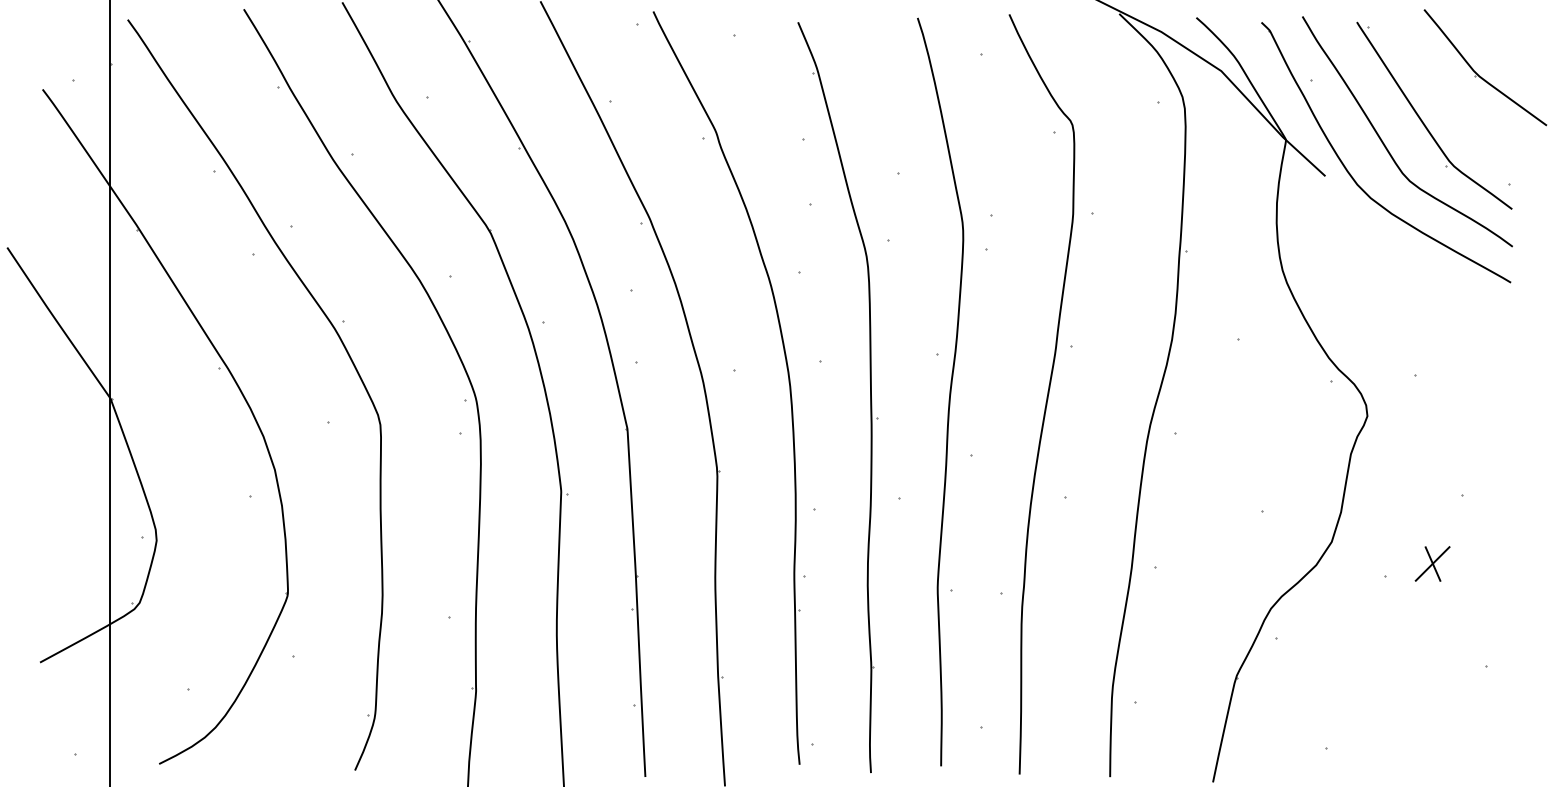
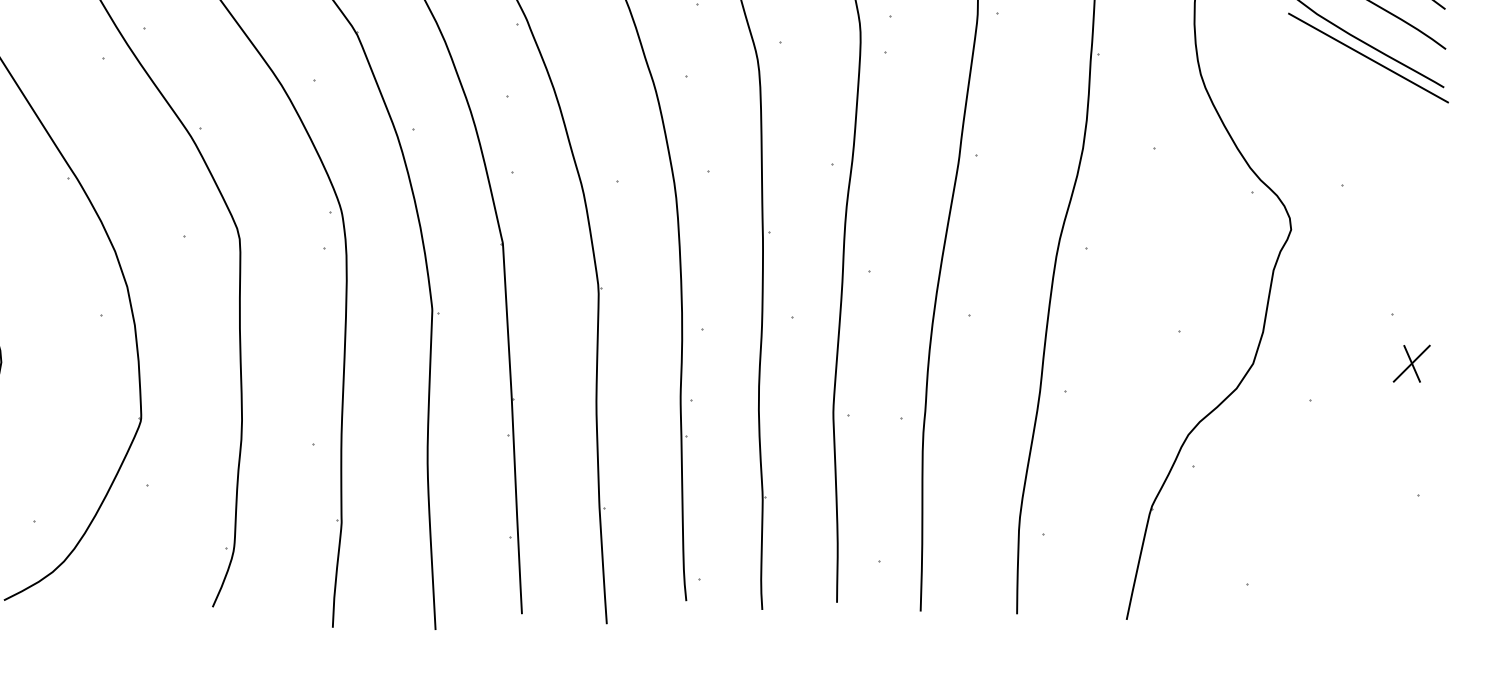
line: (1439, 254) -> (1367, 57), added
part: (1432, 563) -> (1411, 363), moved

